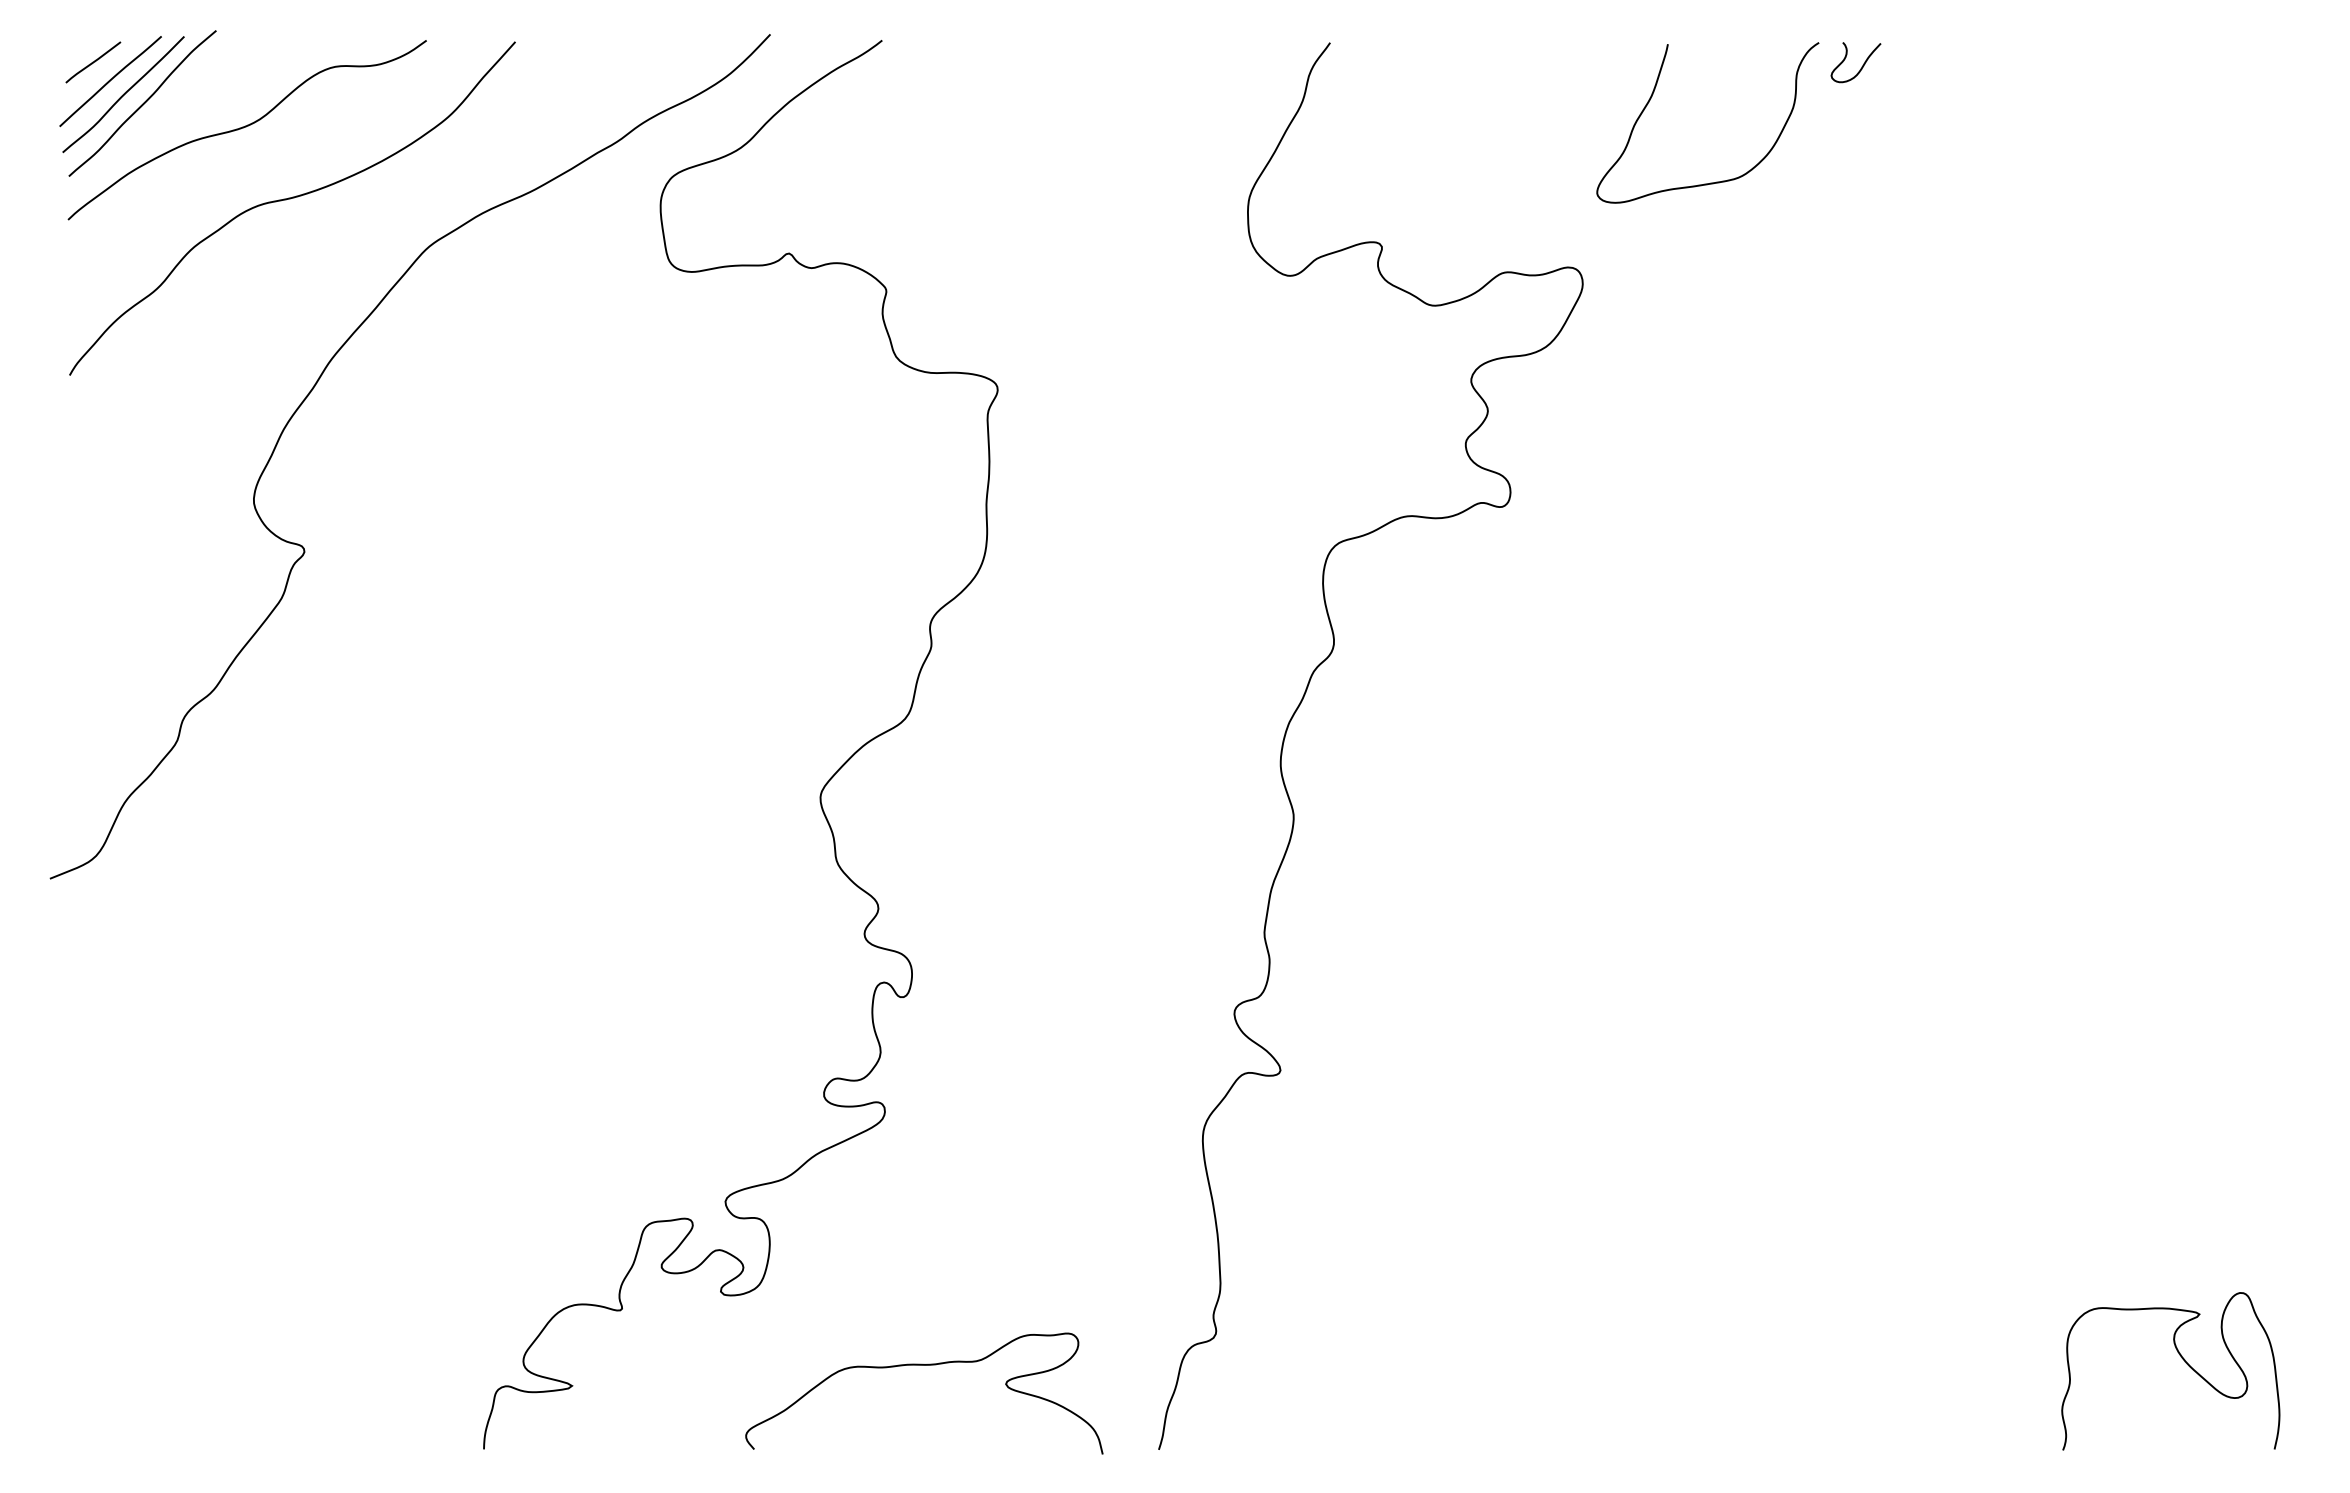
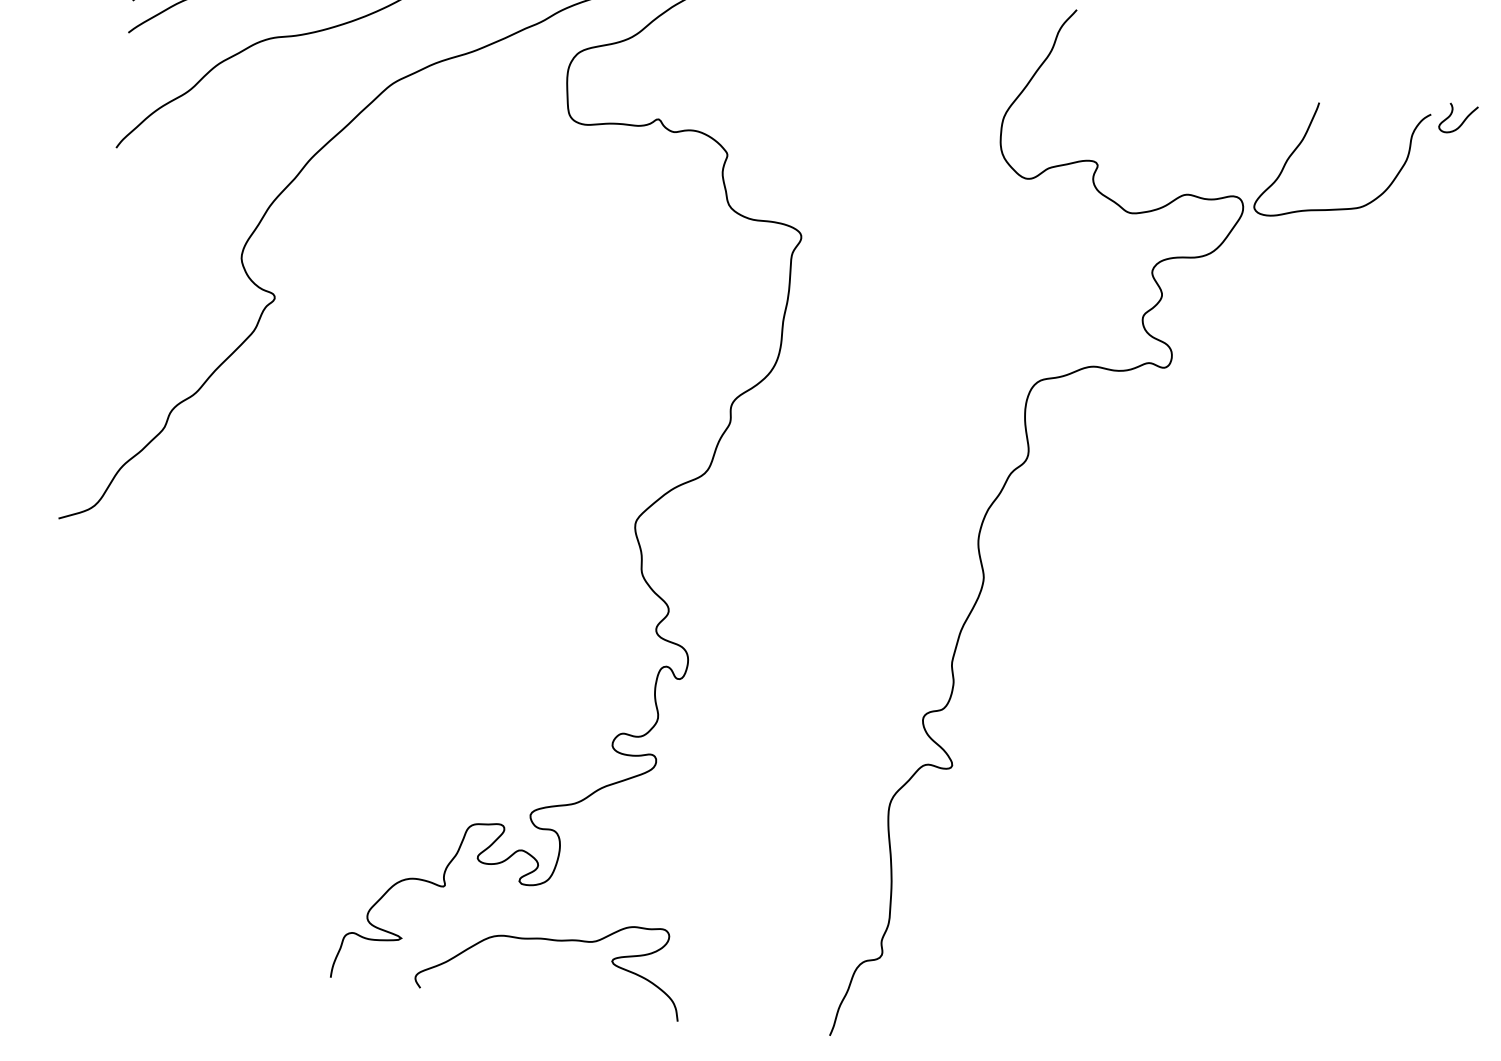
curve: (1861, 66) -> (1462, 122), moved
curve: (1716, 181) -> (1343, 208), moved
curve: (924, 1365) -> (553, 940), moved

